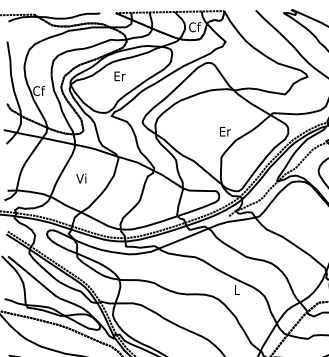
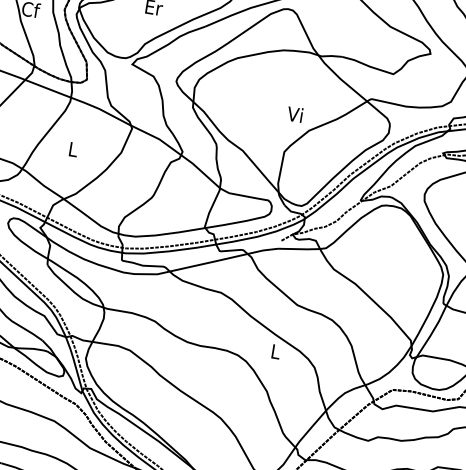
text: (224, 131) -> (295, 114), Er -> Vi
text: (81, 178) -> (72, 149), Vi -> L

